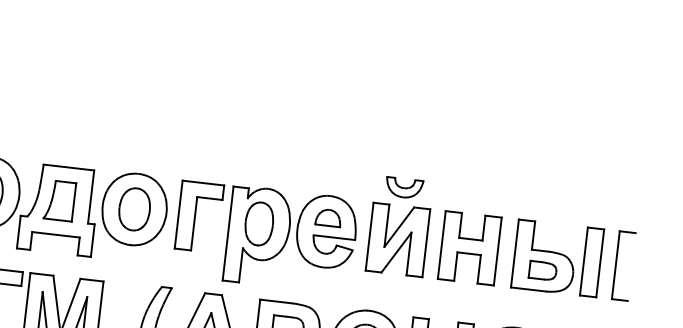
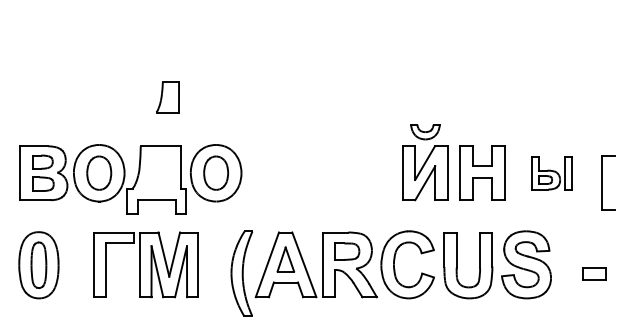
part: (59, 201) -> (167, 97), moved
part: (265, 236) -> (321, 182), removed
part: (556, 258) -> (551, 173), size x0.6
part: (623, 265) -> (608, 182), moved

